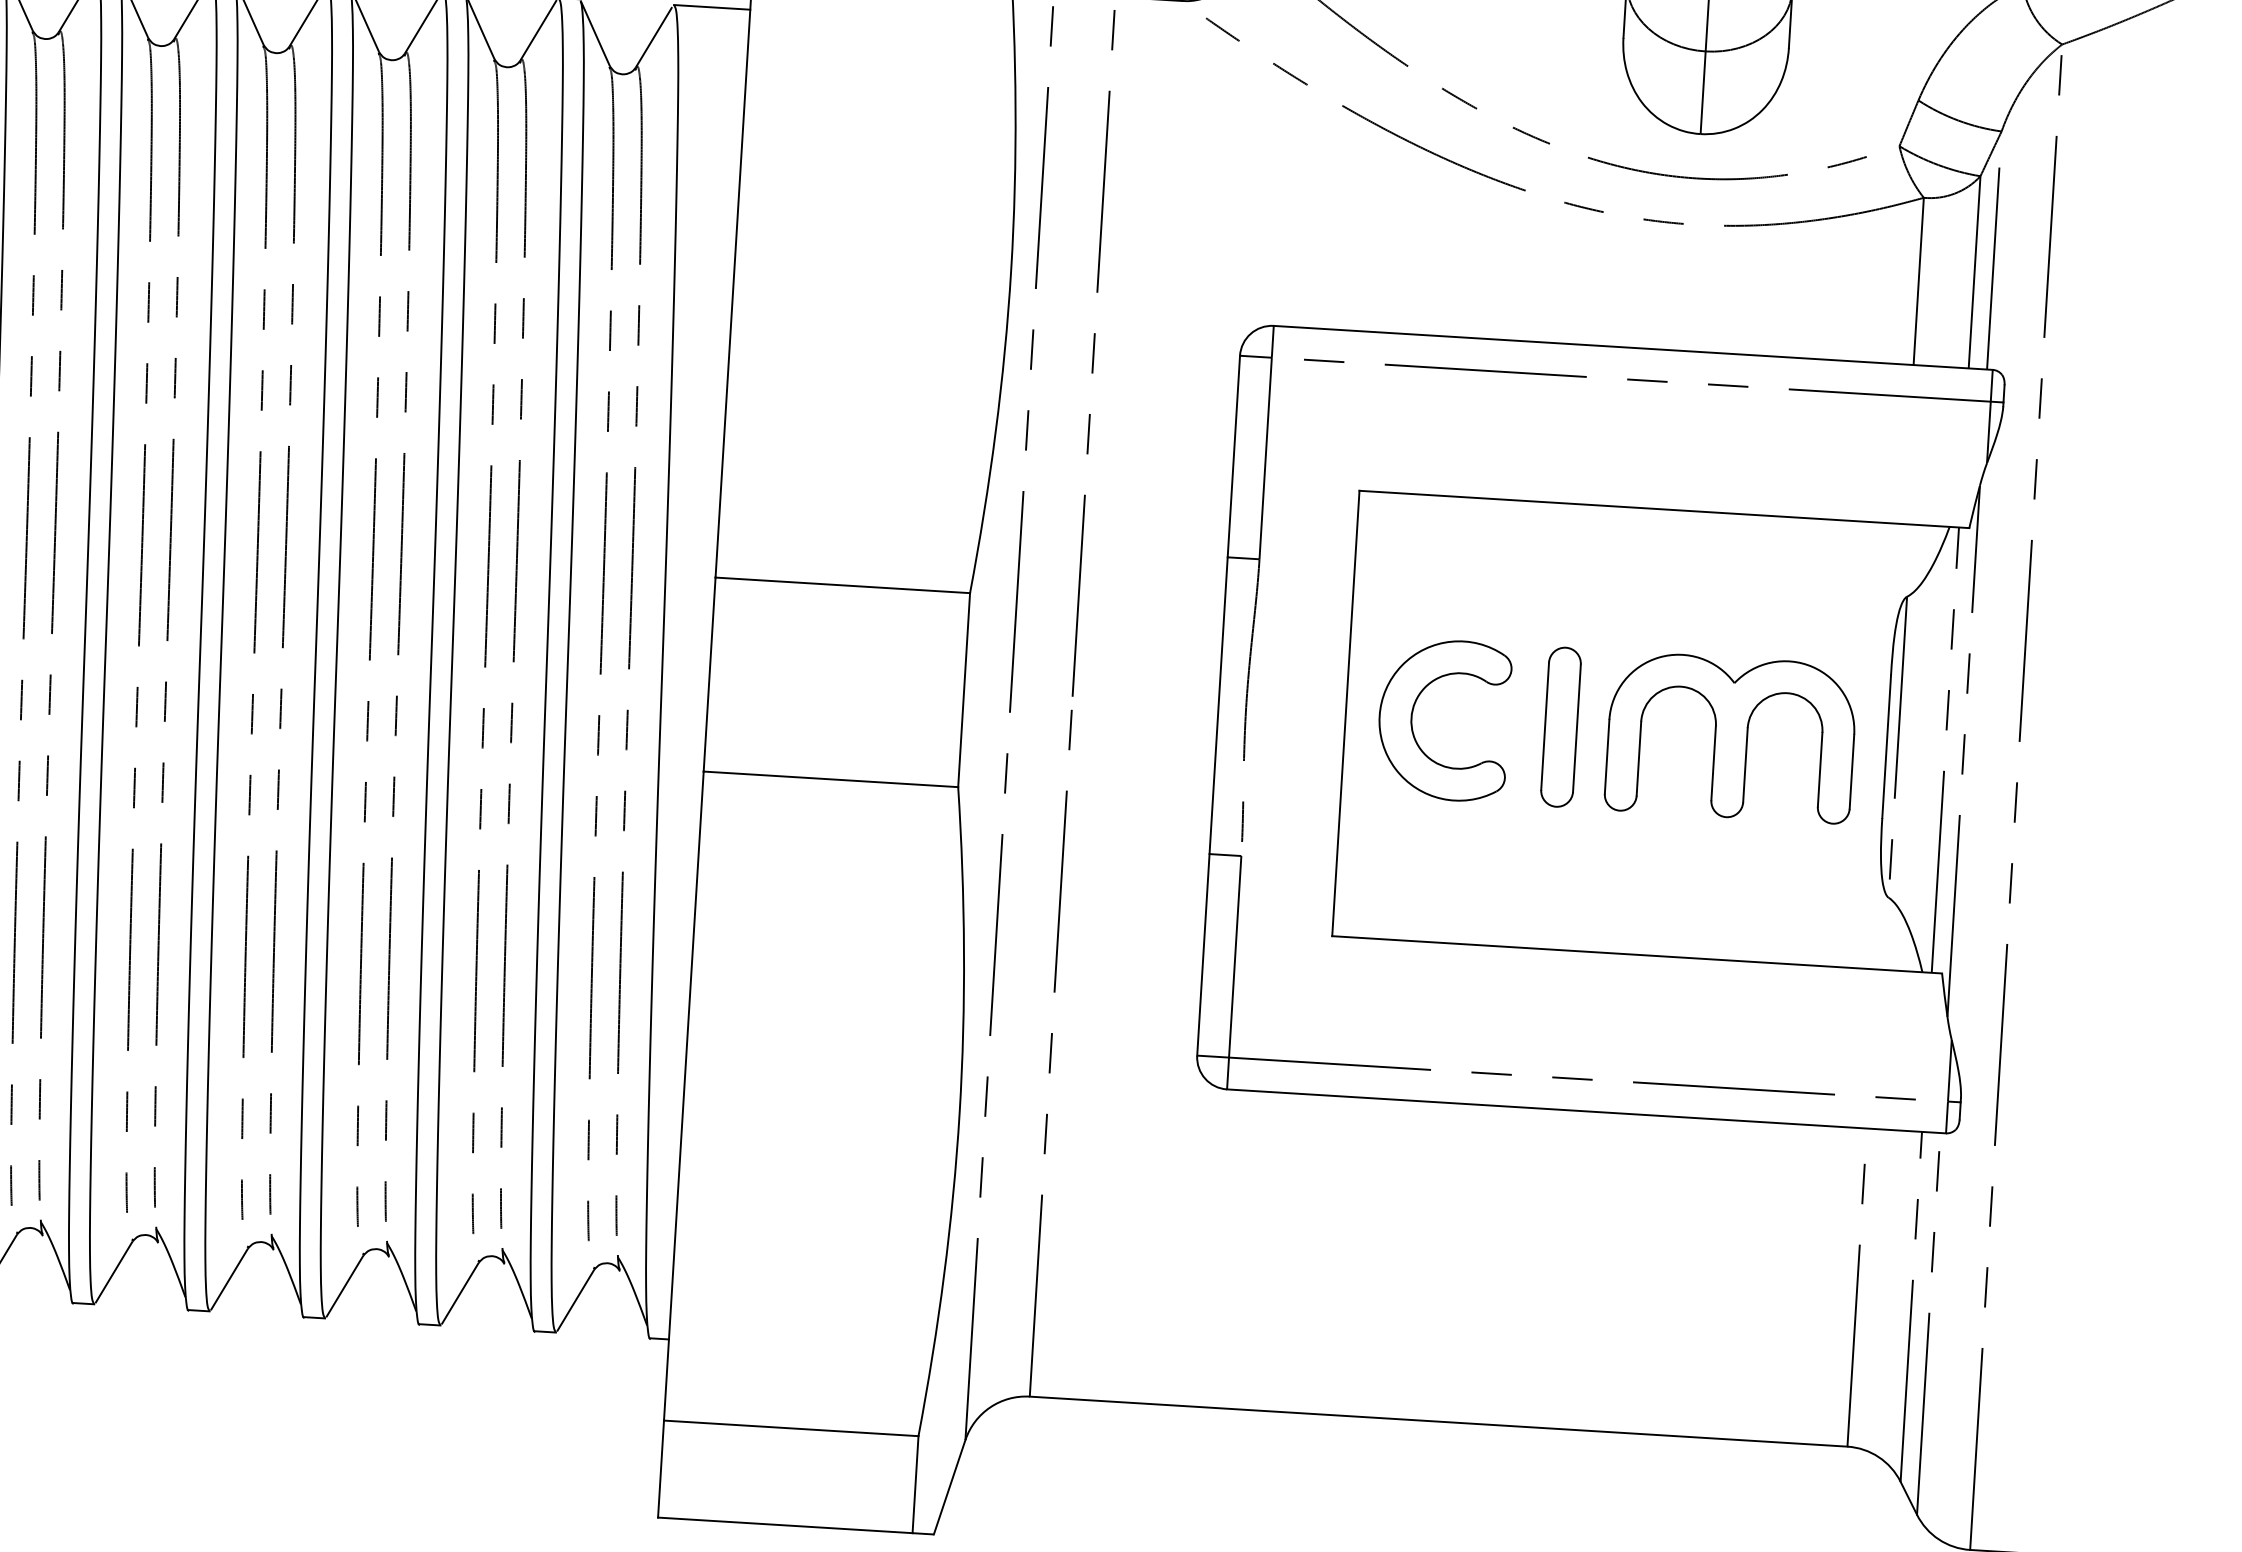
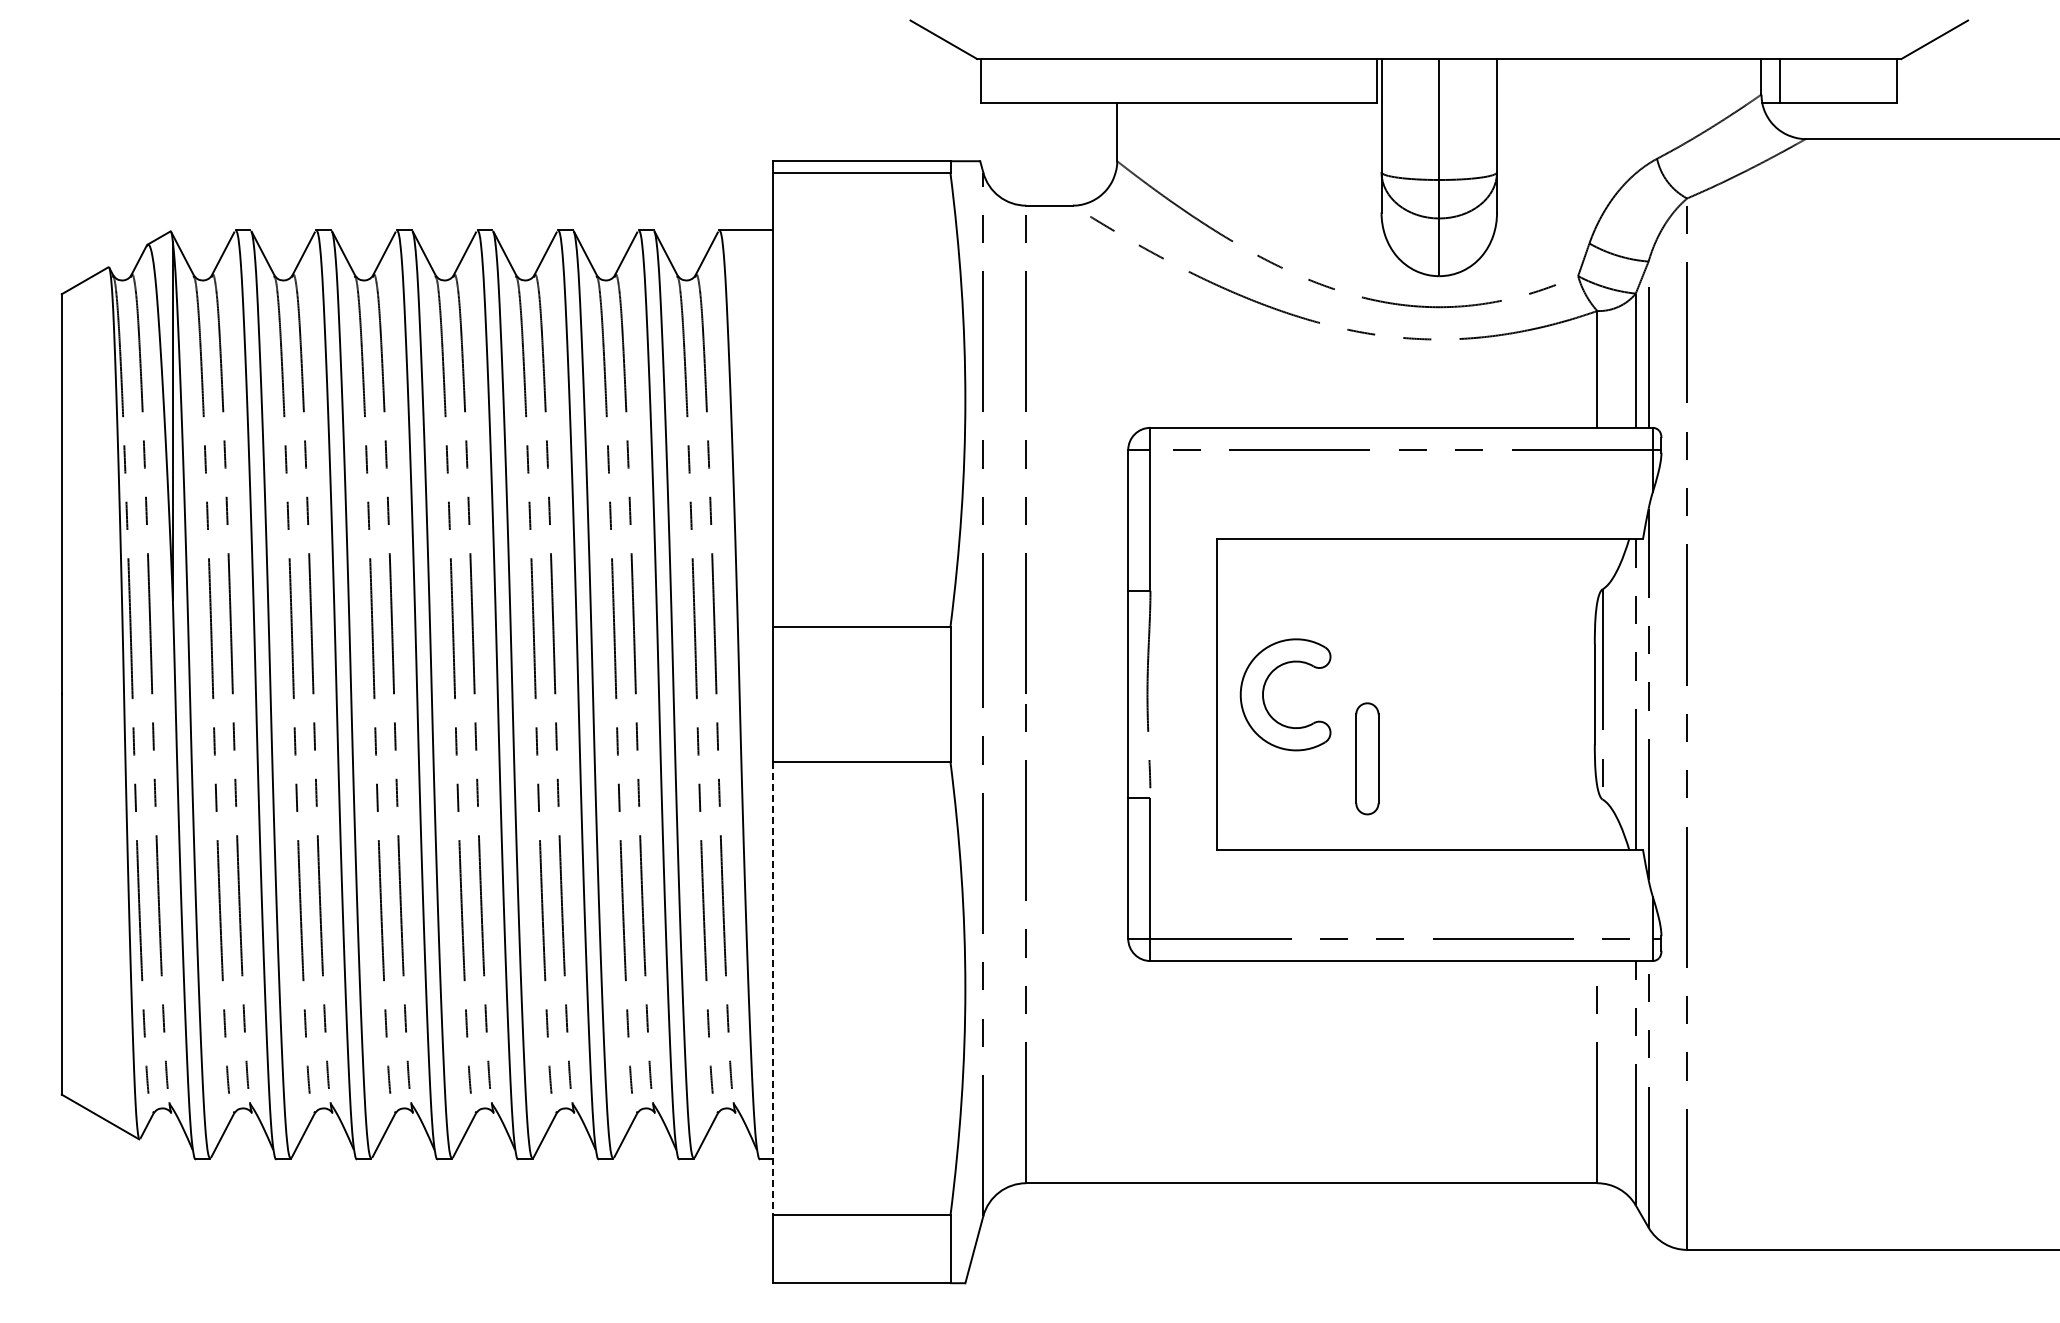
part: (1561, 726) -> (1367, 758), moved
part: (1730, 737) -> (1485, 694), removed
line: (683, 1095) -> (772, 988), solid -> dashed

